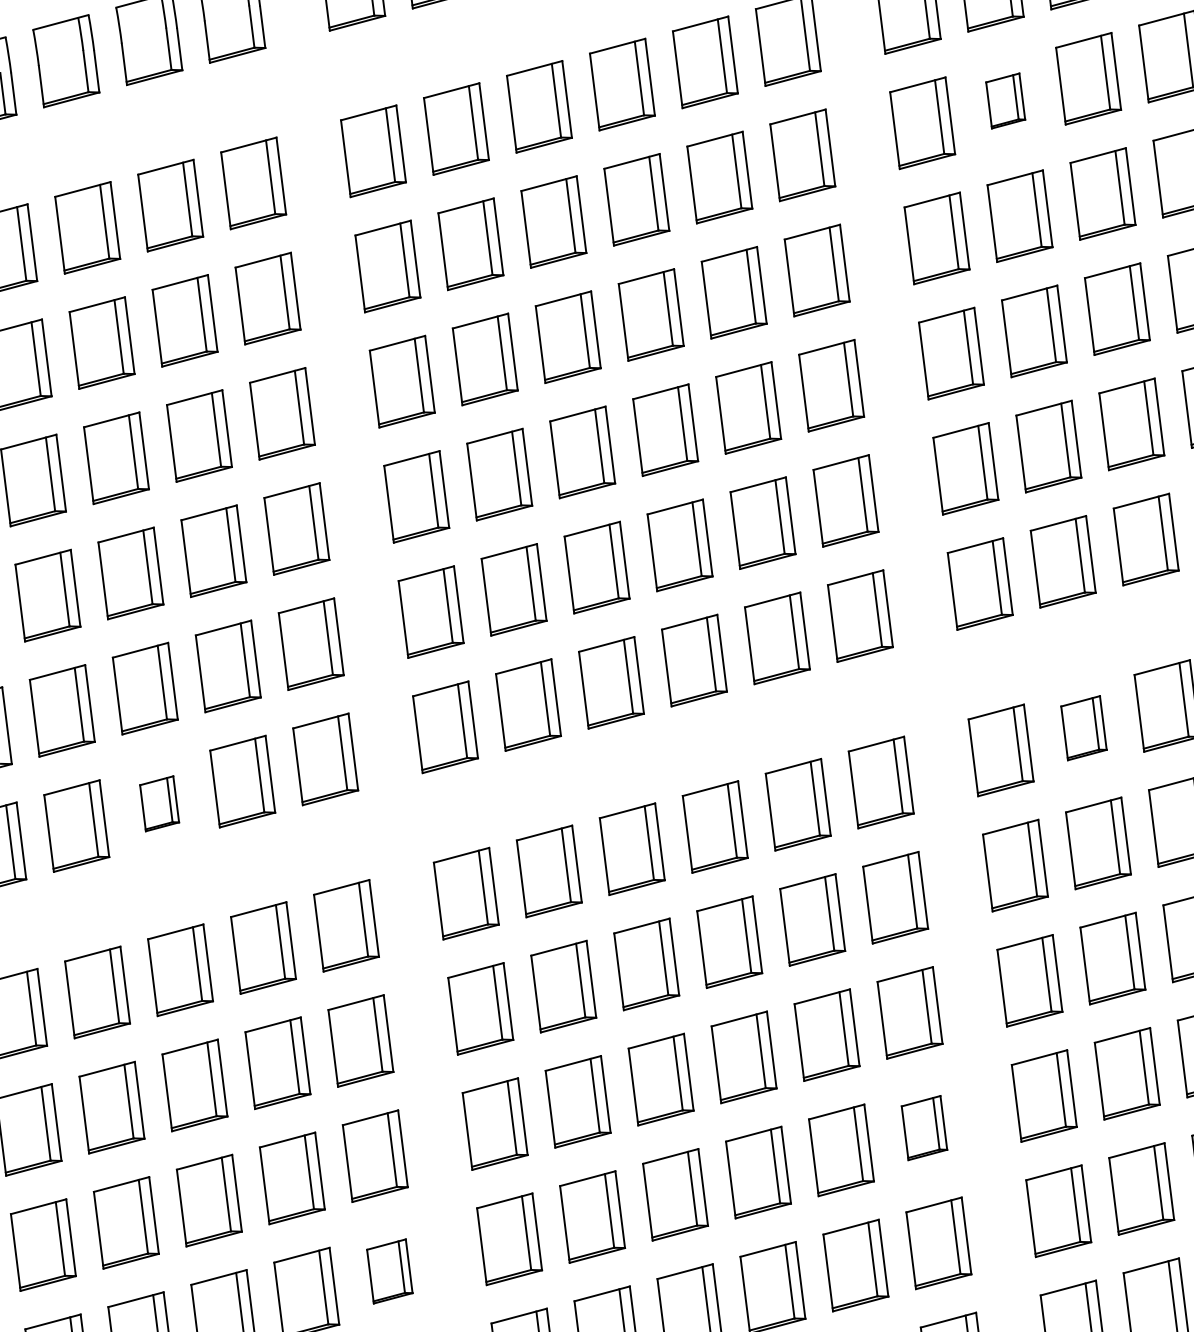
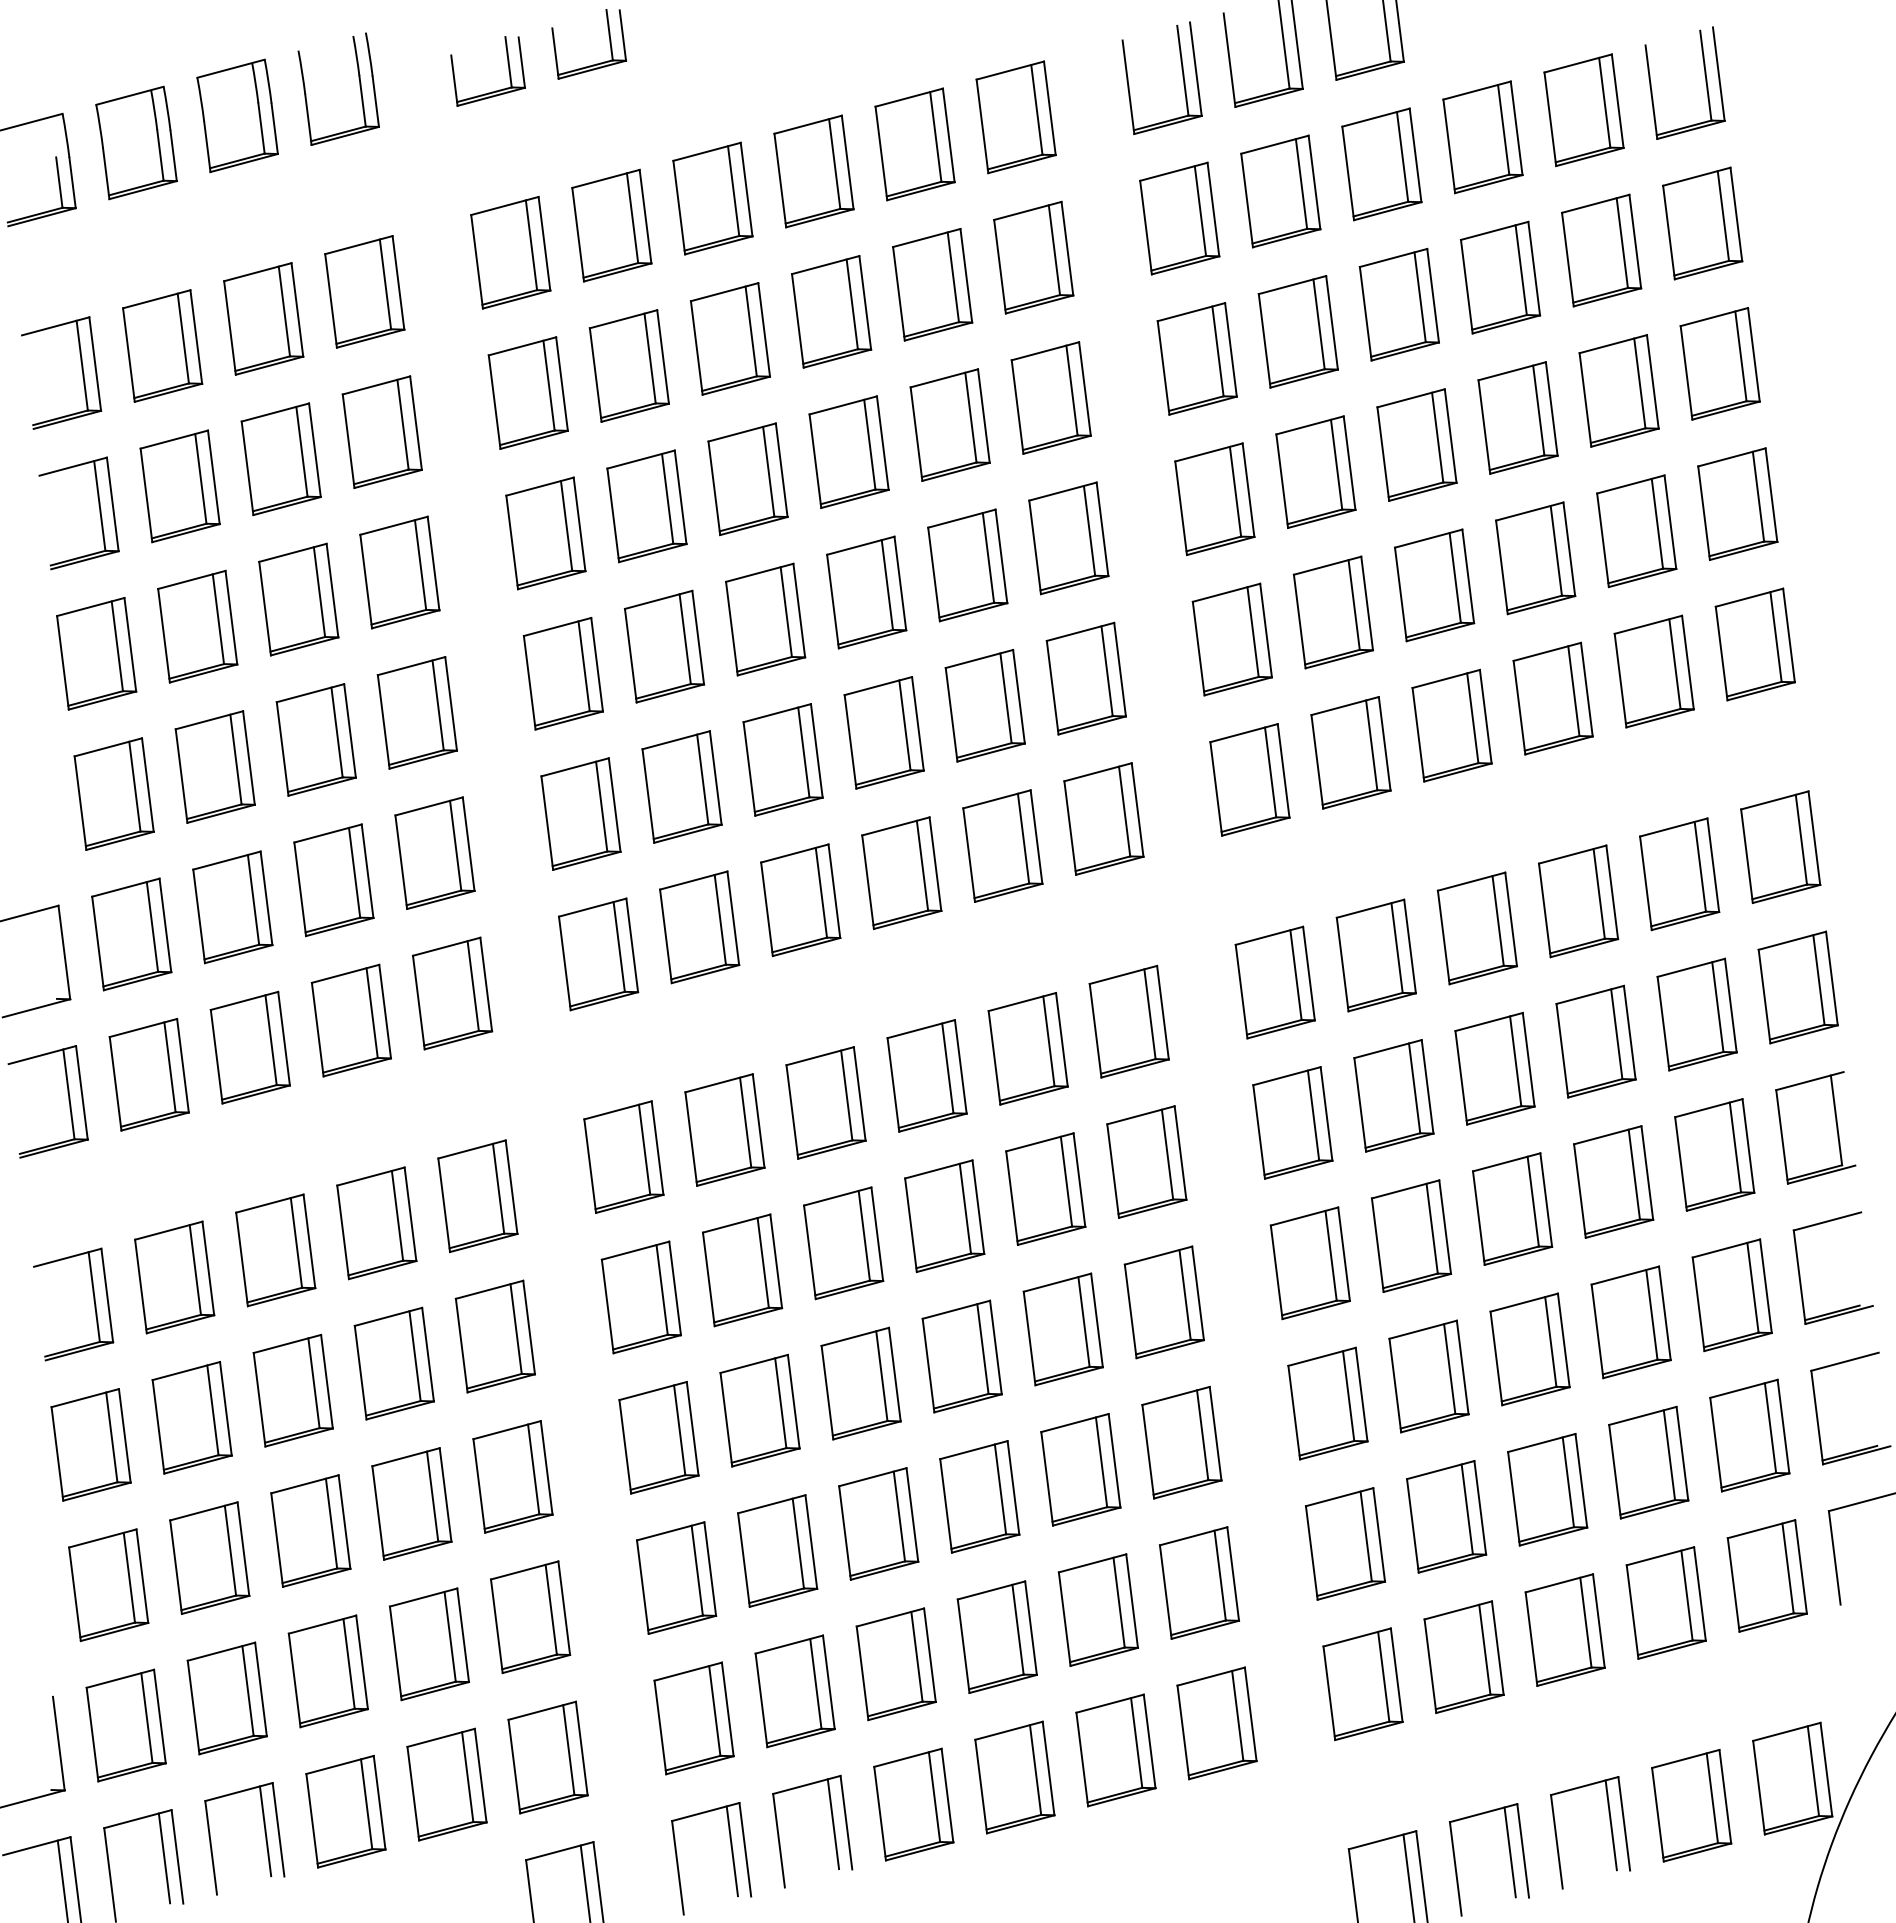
part: (1005, 101) -> (1280, 191), size x1.67
part: (1083, 728) -> (1375, 955), size x1.43
part: (159, 803) -> (249, 1047), size x1.67
part: (924, 1127) -> (1181, 1442), size x1.43
part: (389, 1271) -> (530, 1617), size x1.43

